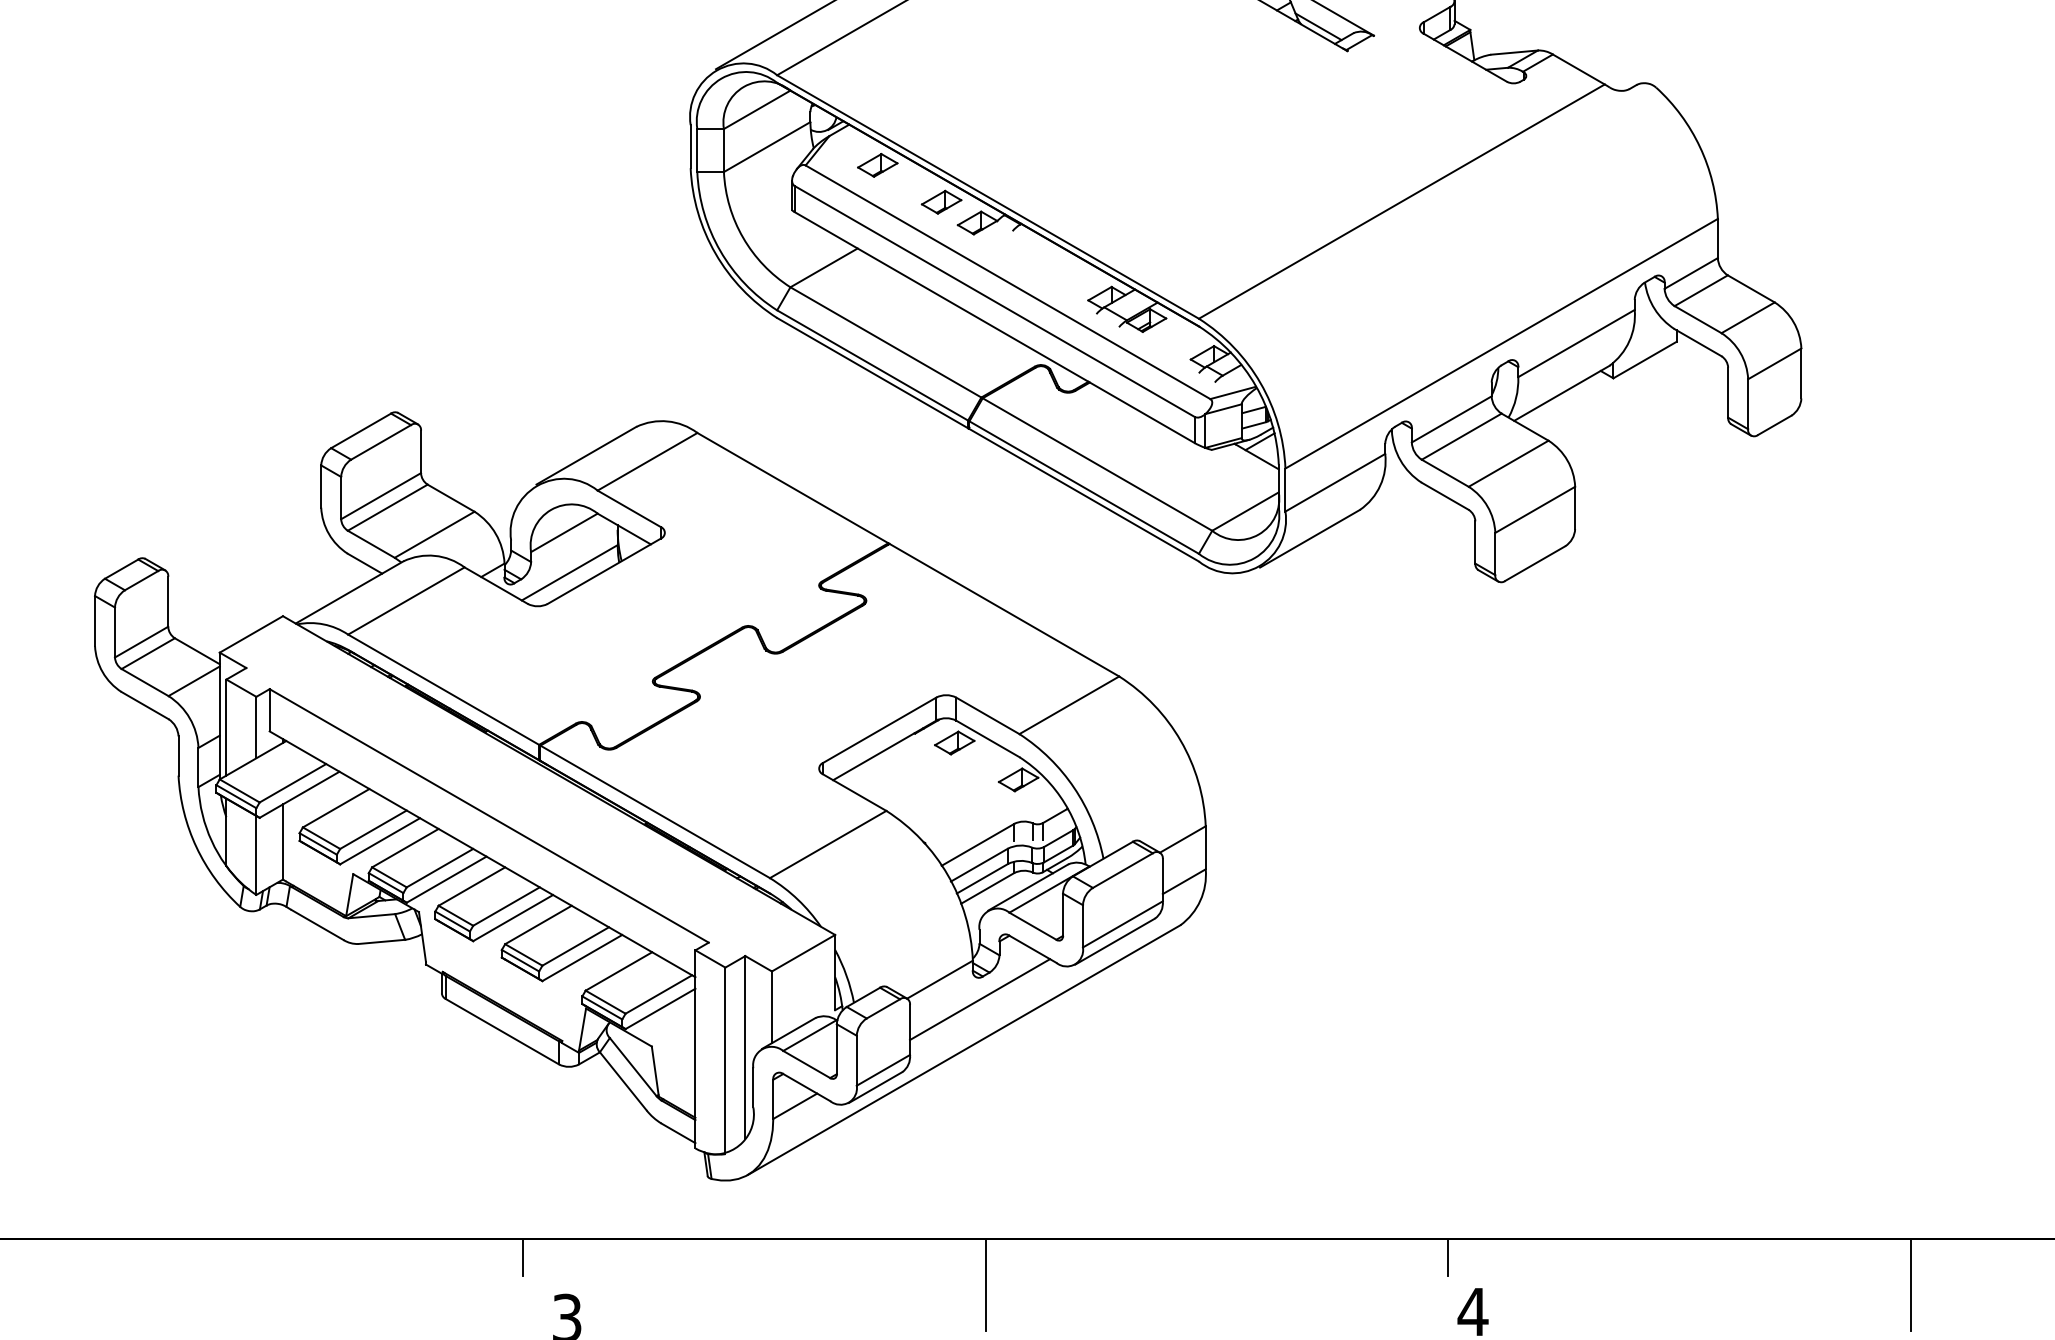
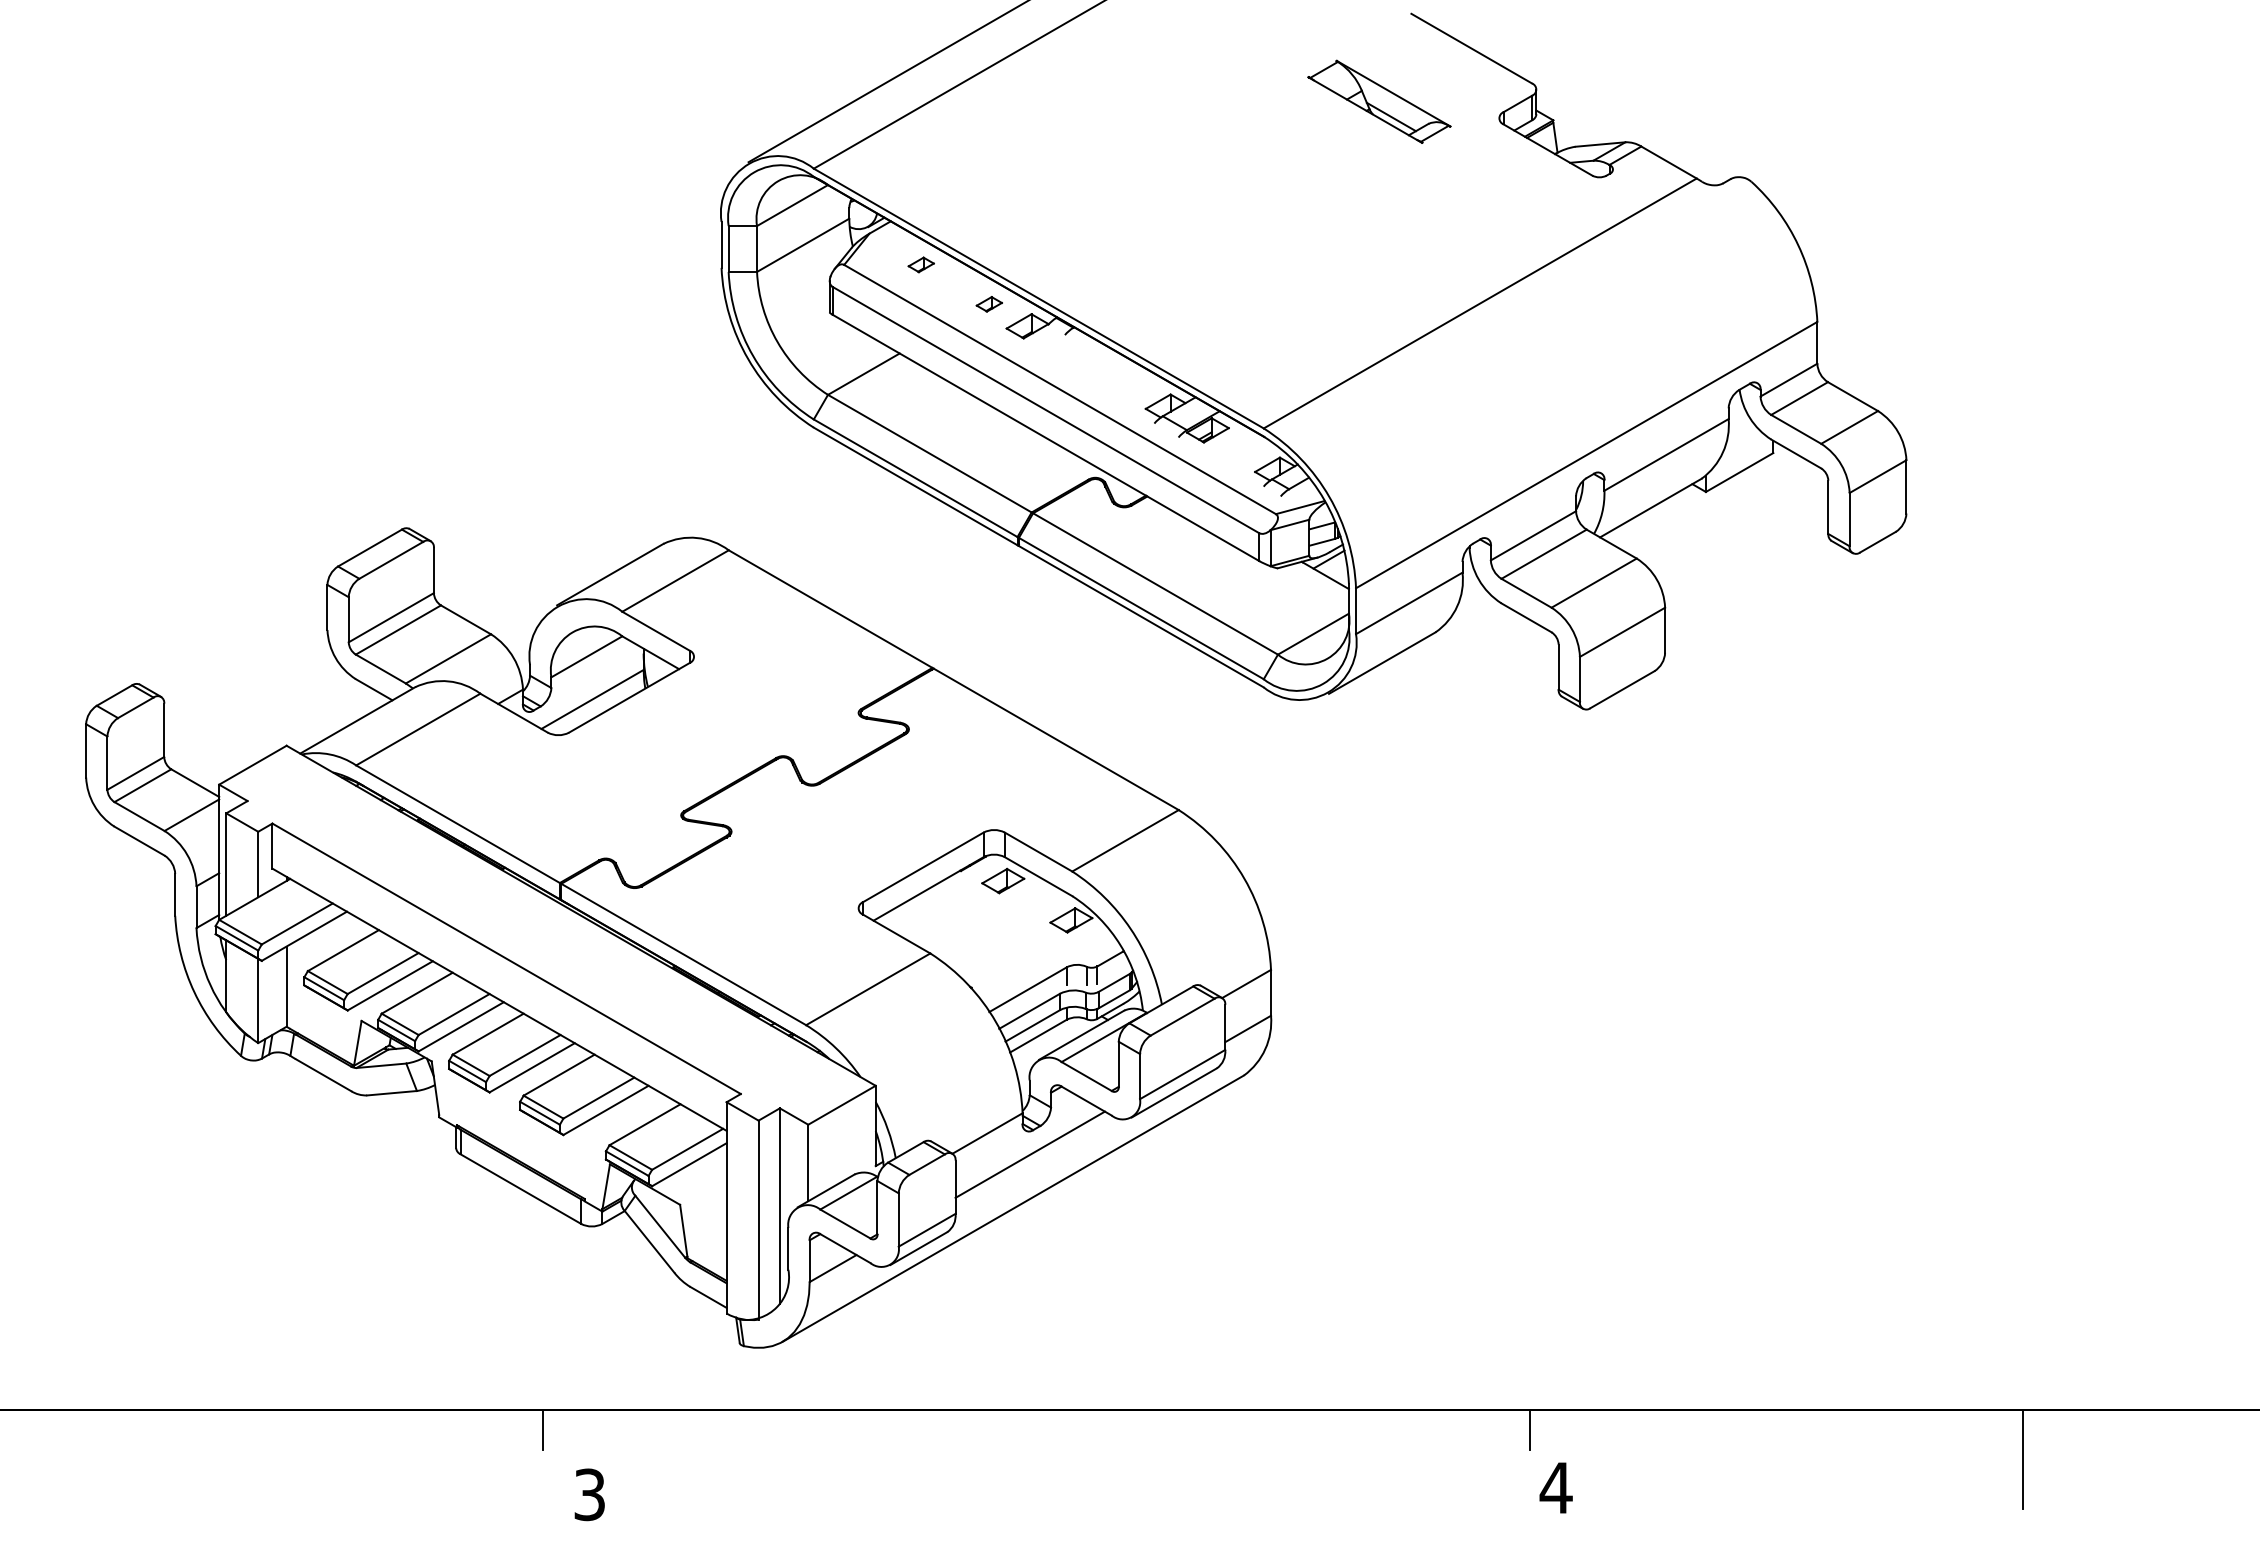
part: (878, 165) -> (921, 264), size x0.6
part: (941, 202) -> (989, 304), size x0.6
line: (985, 1285) -> (1036, 1459), removed

